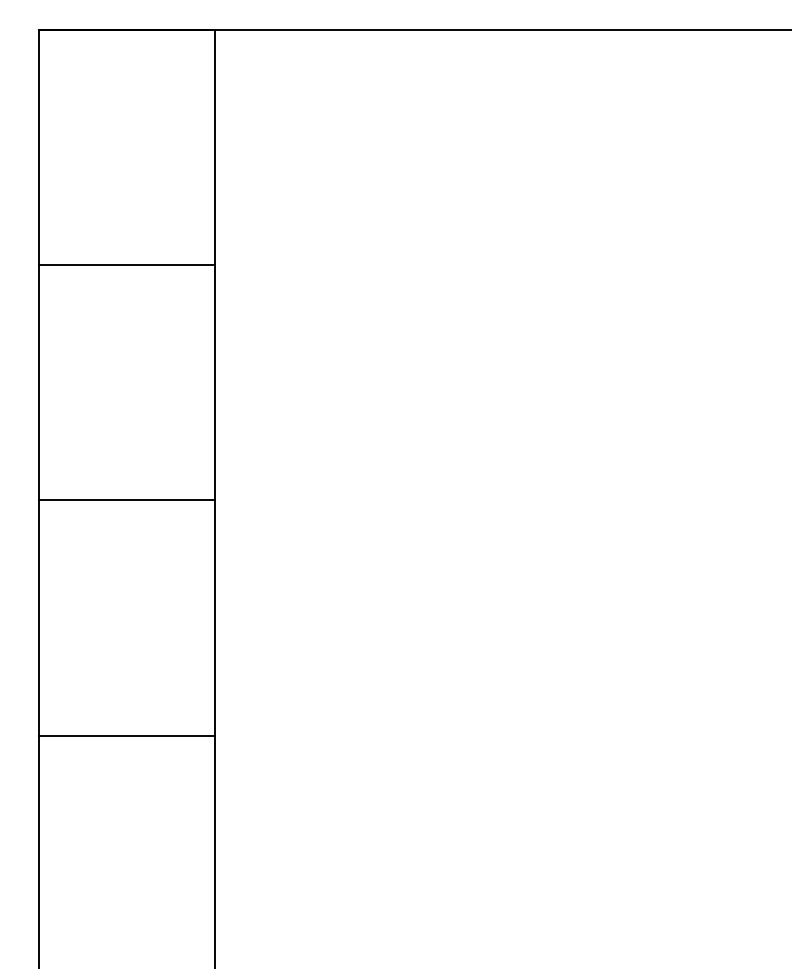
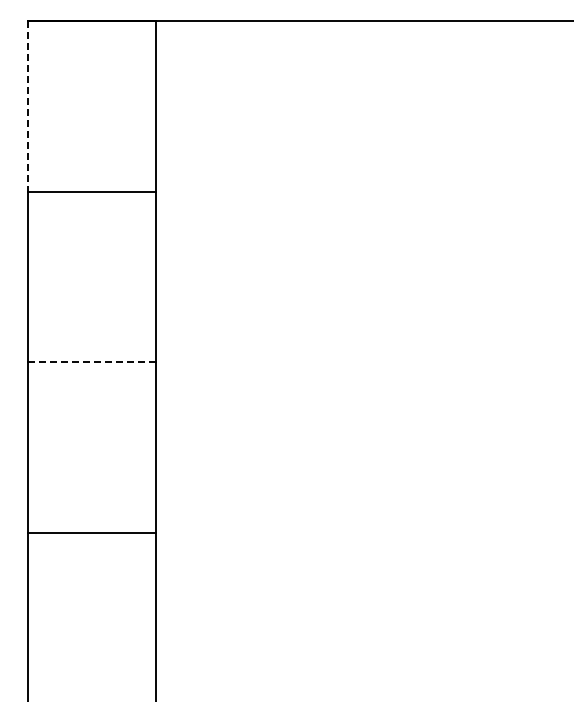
line: (39, 148) -> (28, 107), solid -> dashed
line: (127, 500) -> (92, 362), solid -> dashed

